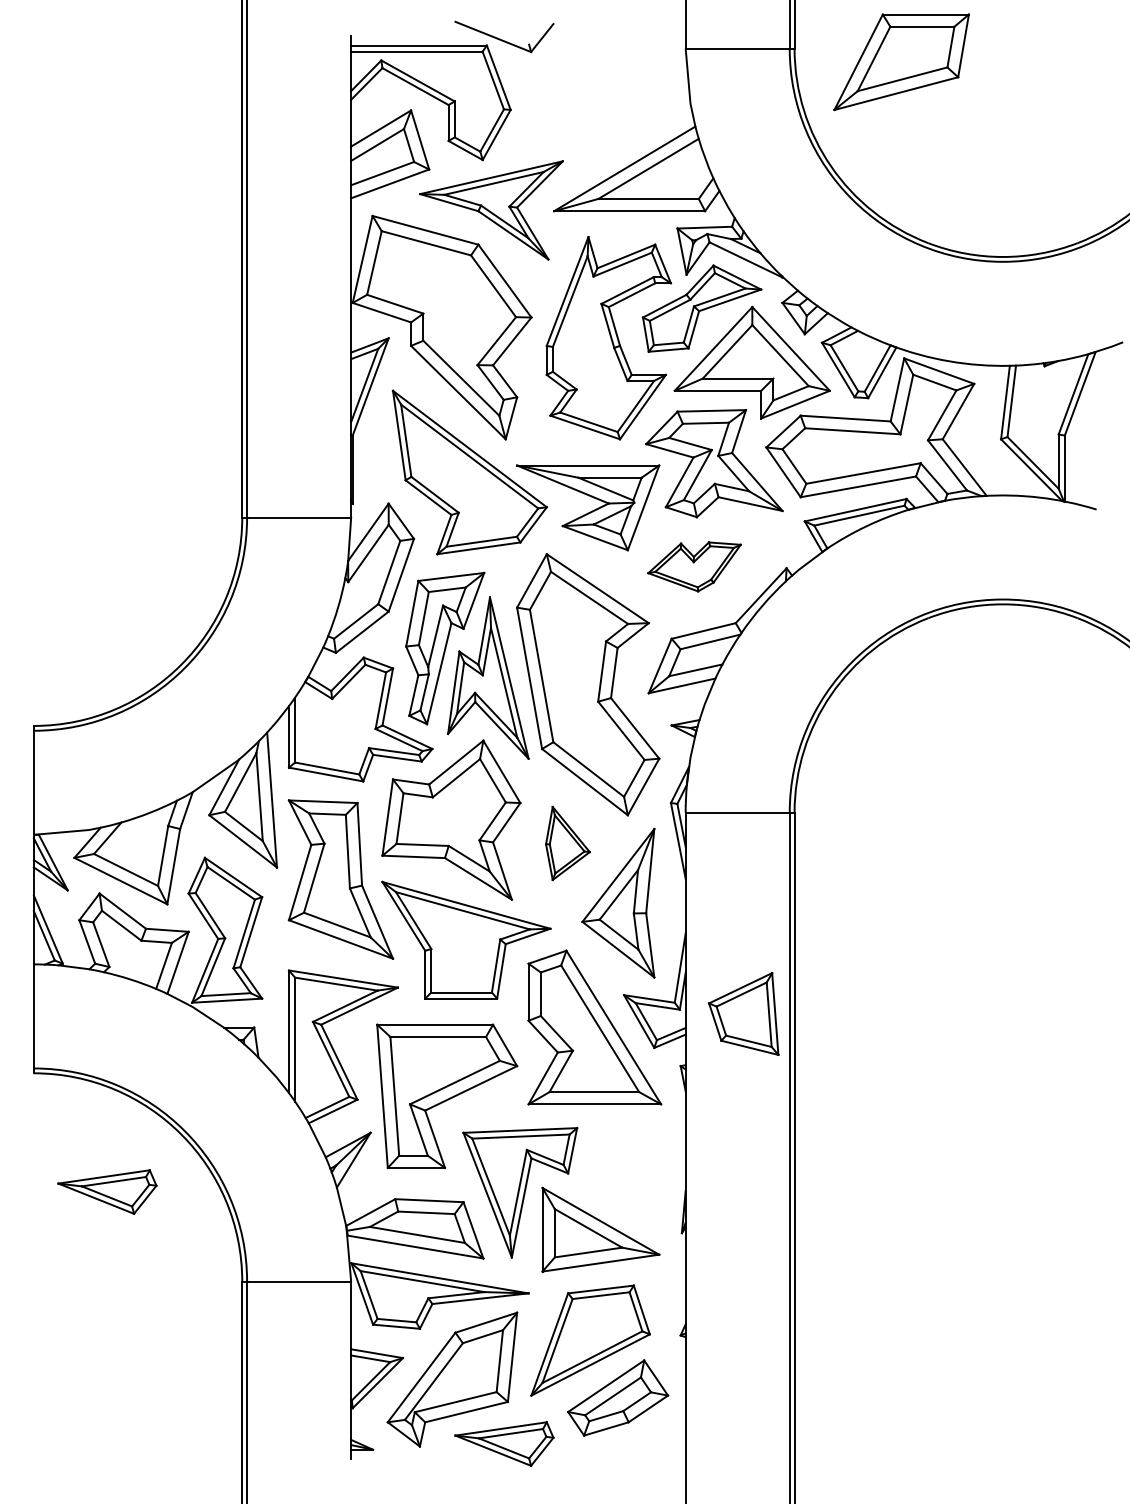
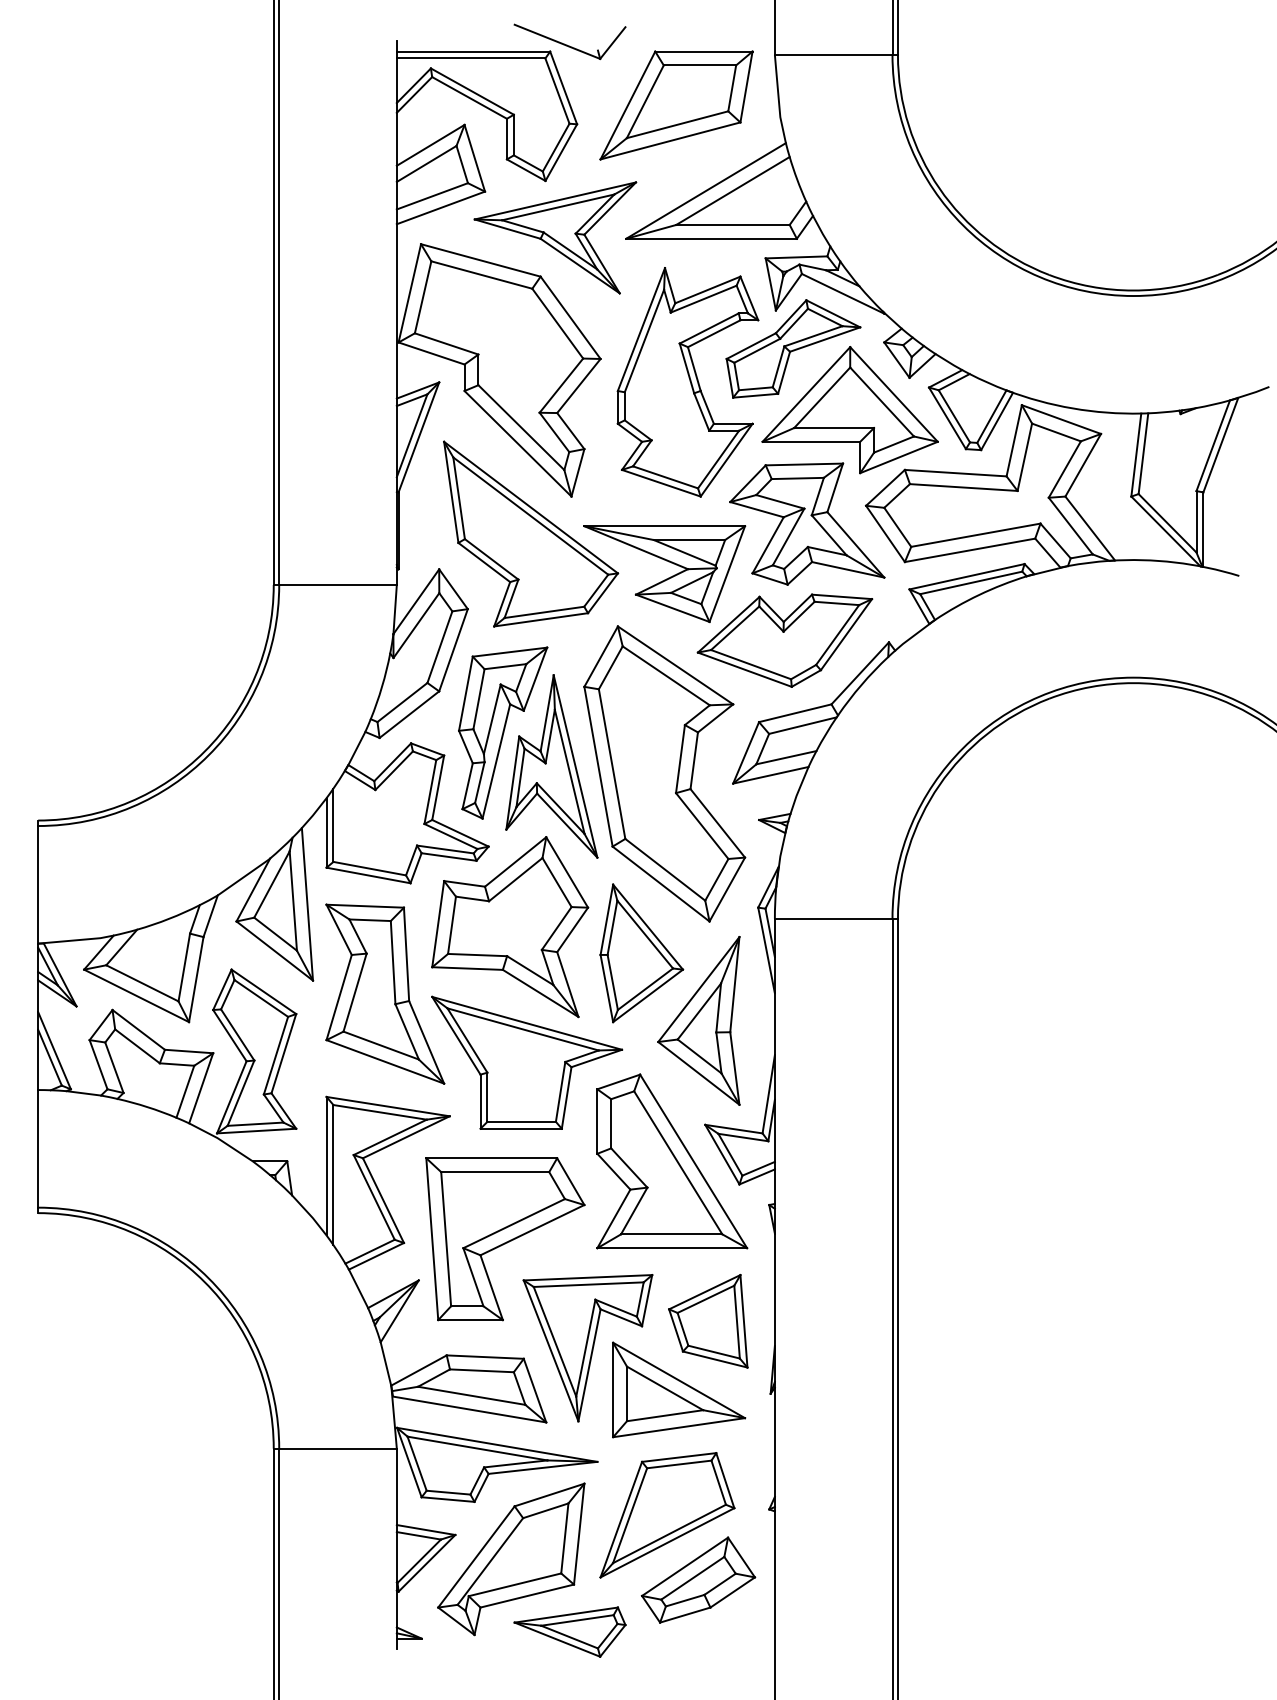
part: (901, 62) -> (676, 105), moved
part: (694, 566) -> (784, 640), size x1.67
part: (567, 843) -> (641, 953), size x1.67
part: (743, 1013) -> (708, 1320), moved
part: (107, 1191) -> (121, 1346), removed

